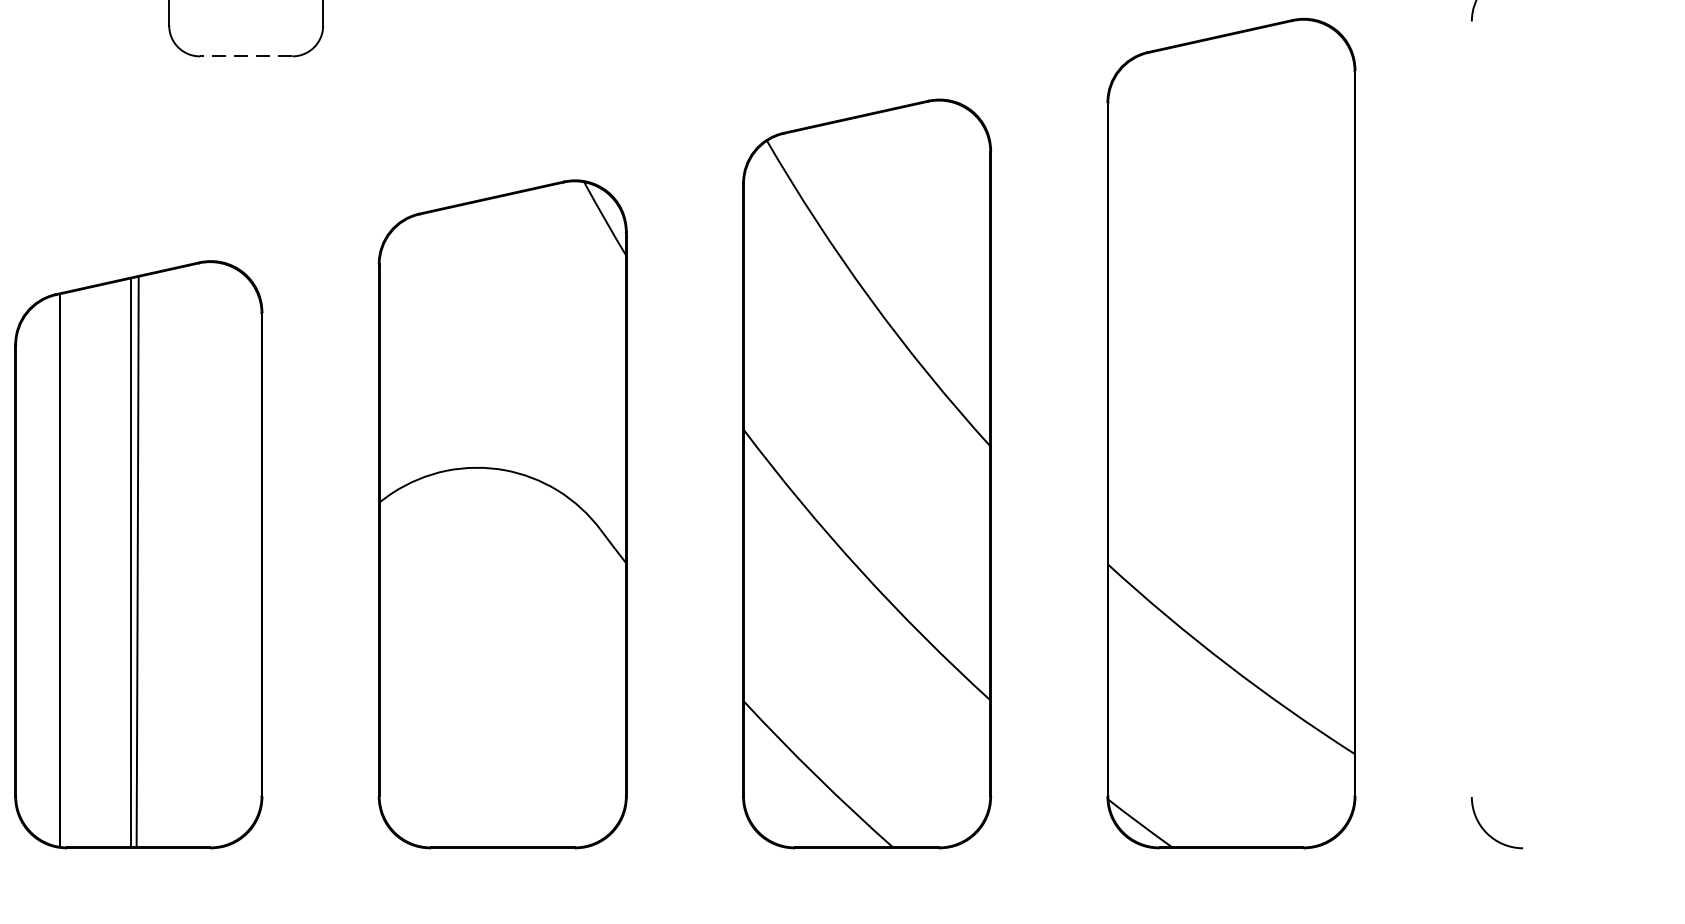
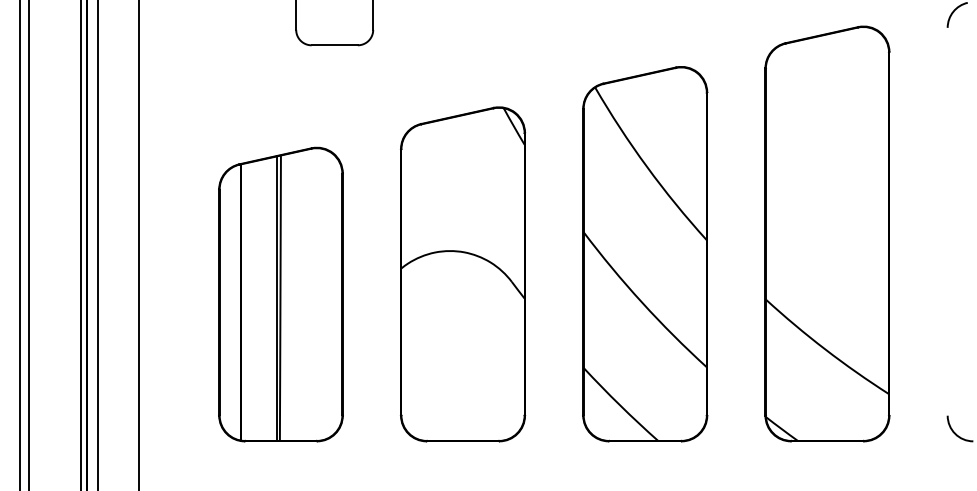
line: (245, 56) -> (334, 45), dashed -> solid

